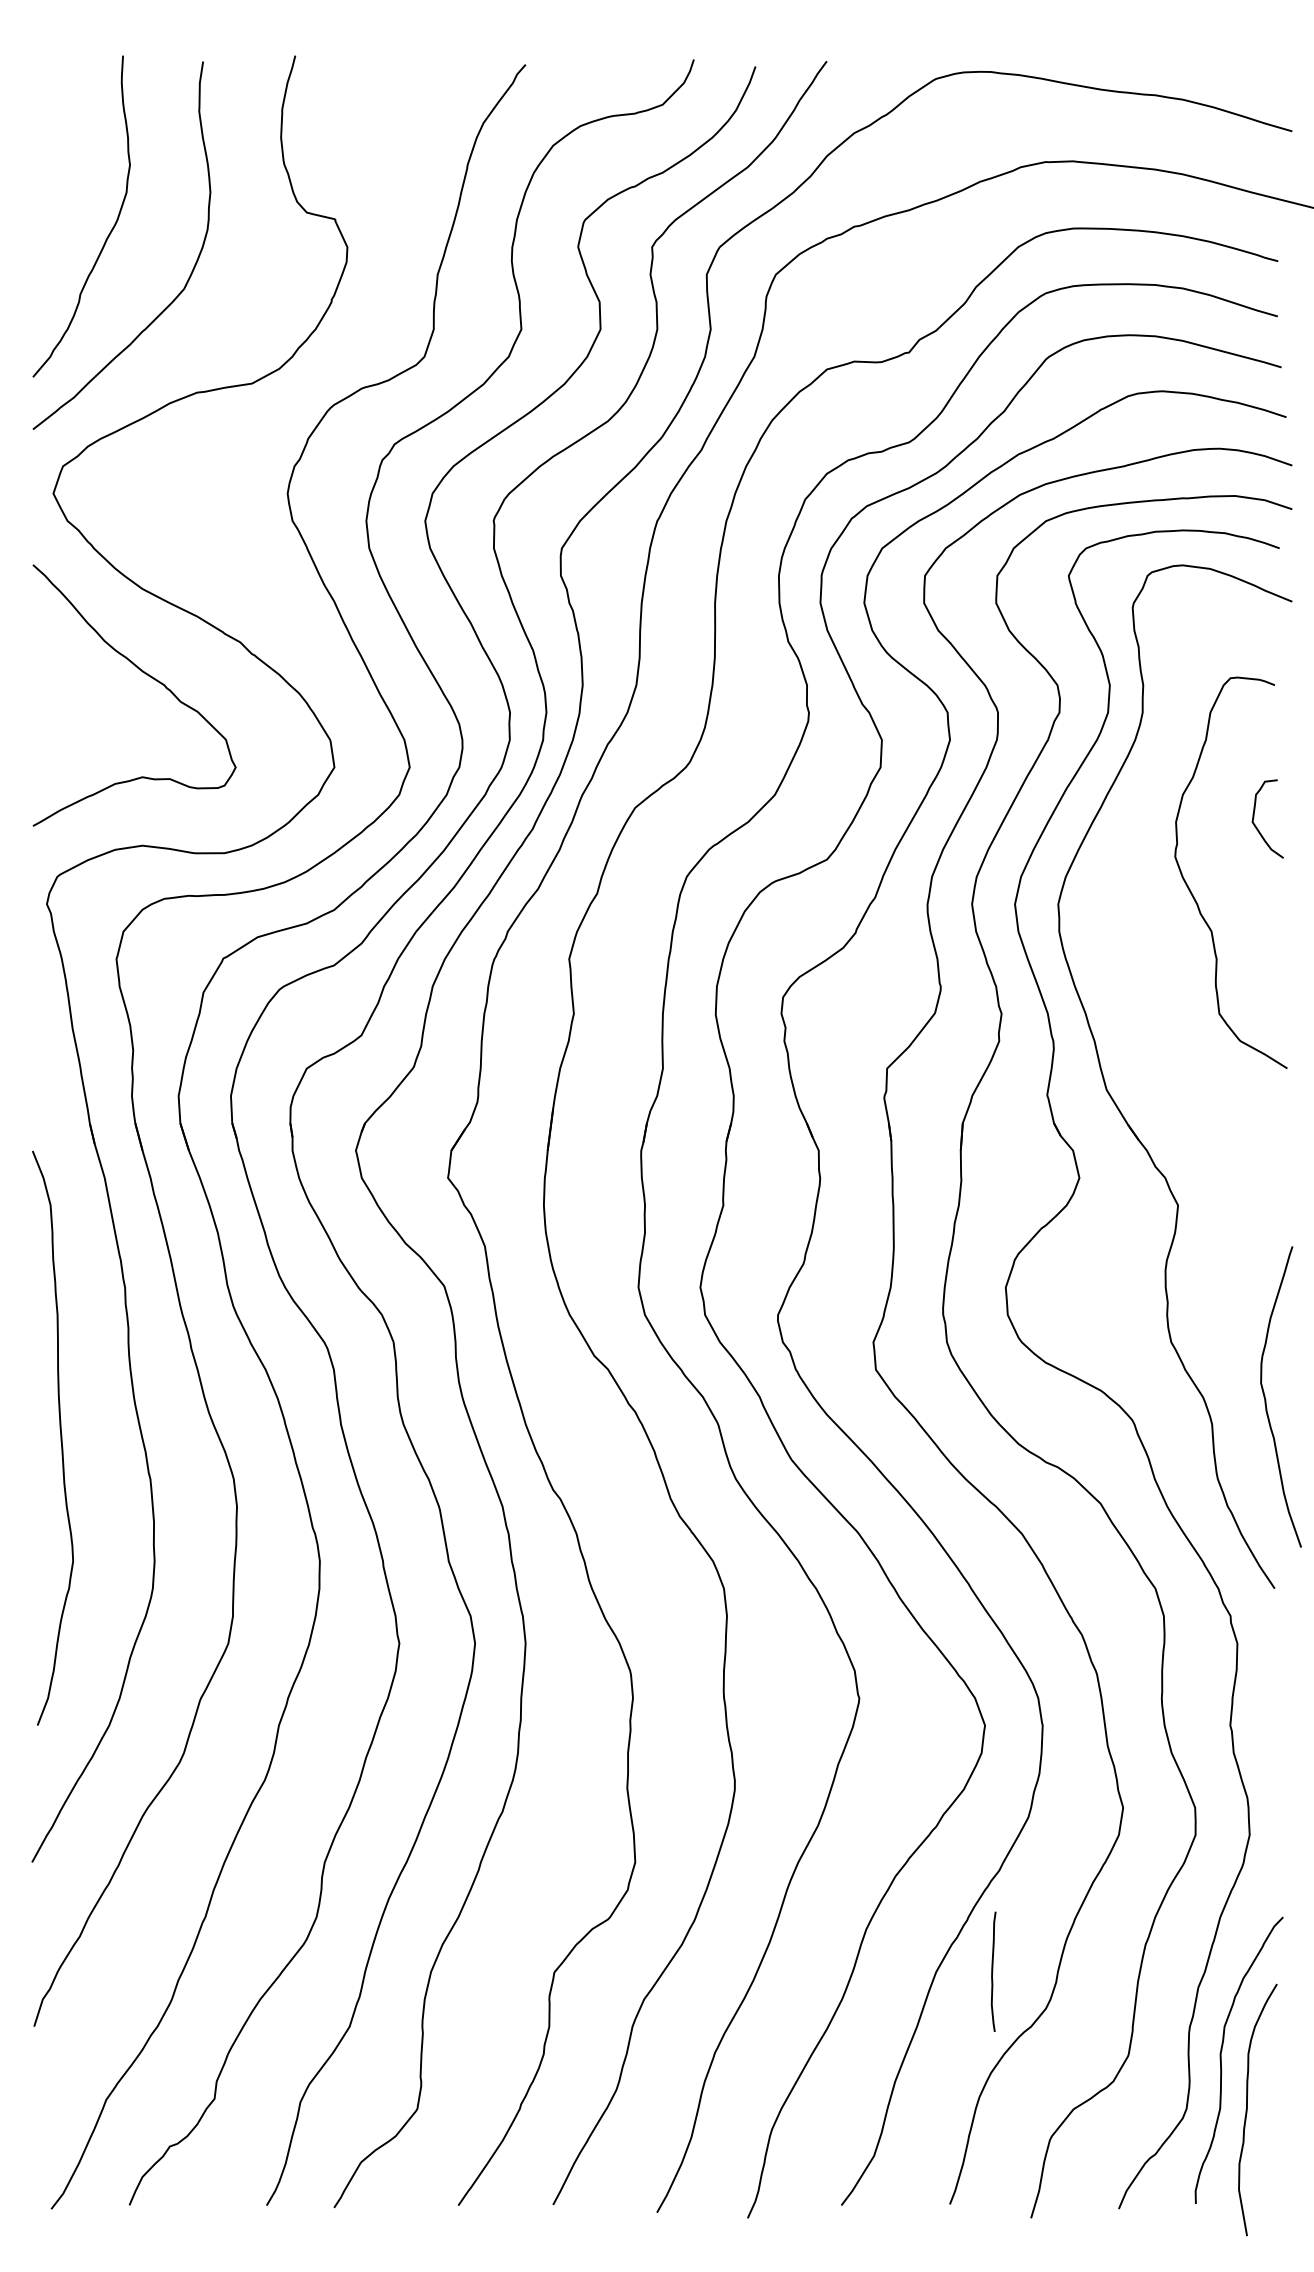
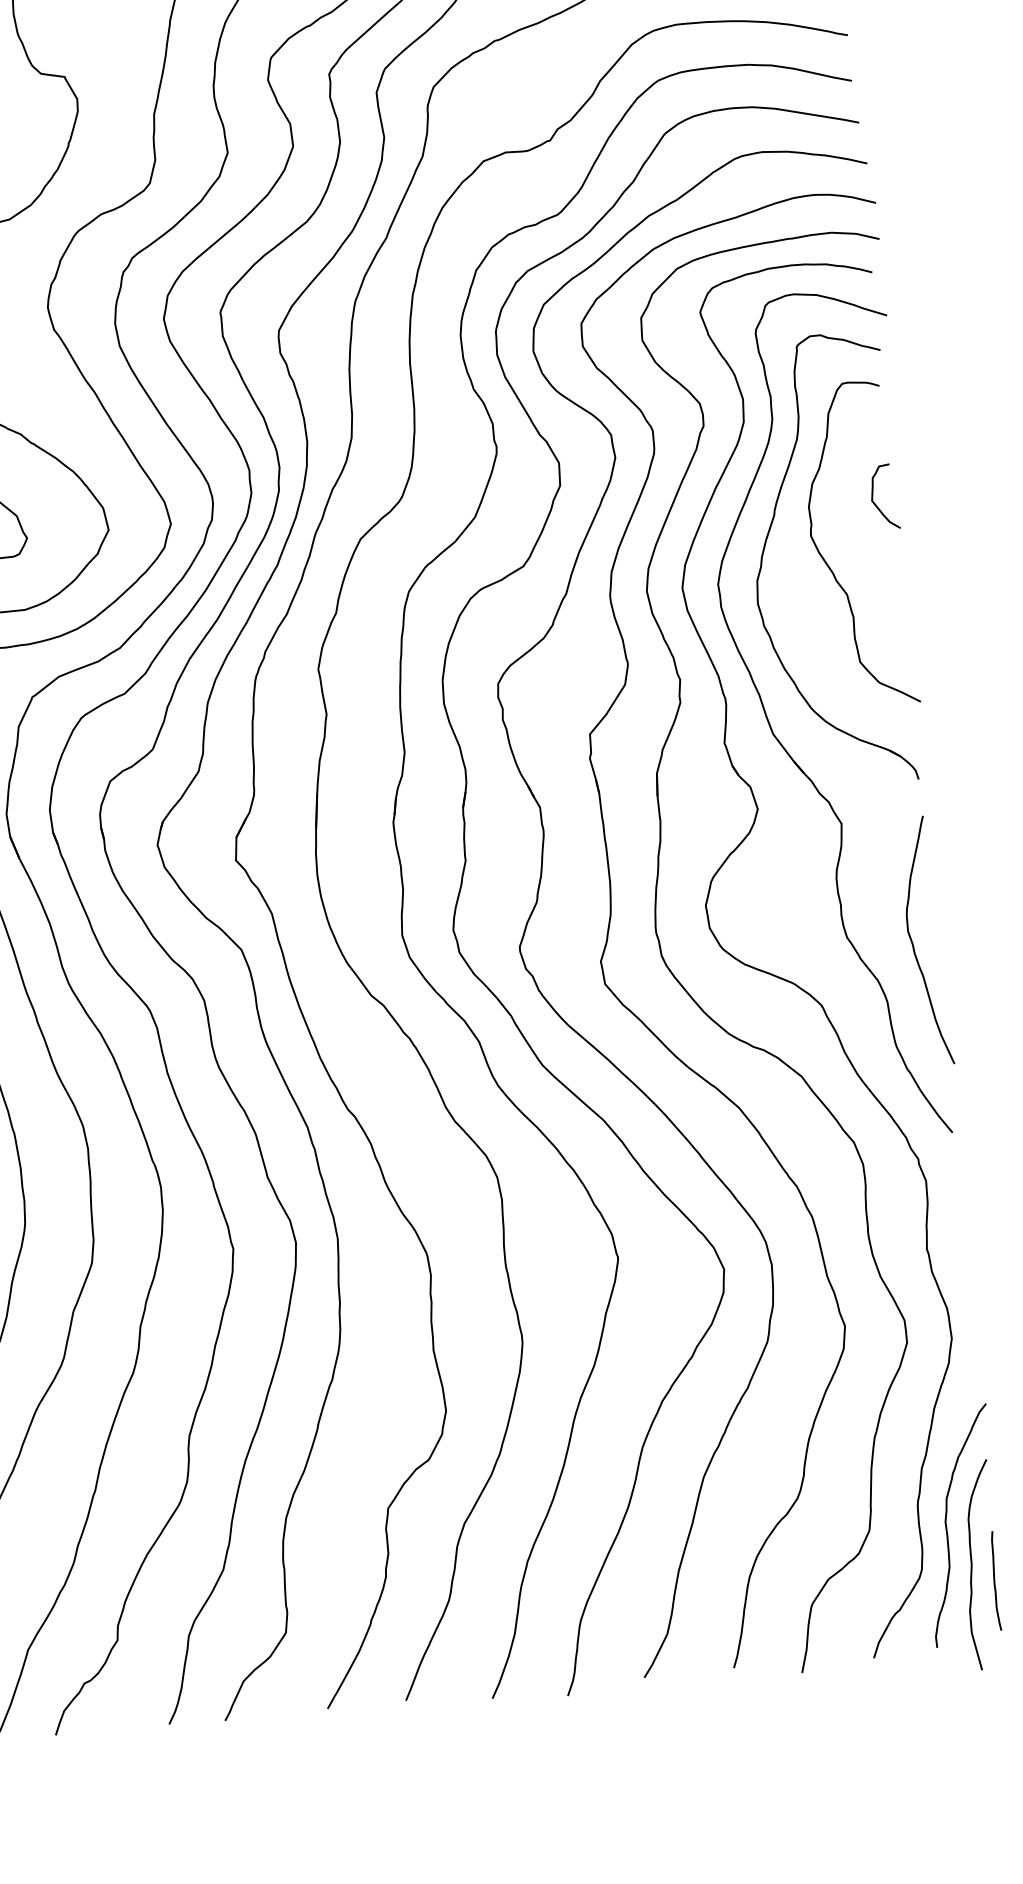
part: (1119, 864) -> (765, 546), added
curve: (1266, 1399) -> (913, 944), moved
curve: (993, 1971) -> (995, 1580), moved

